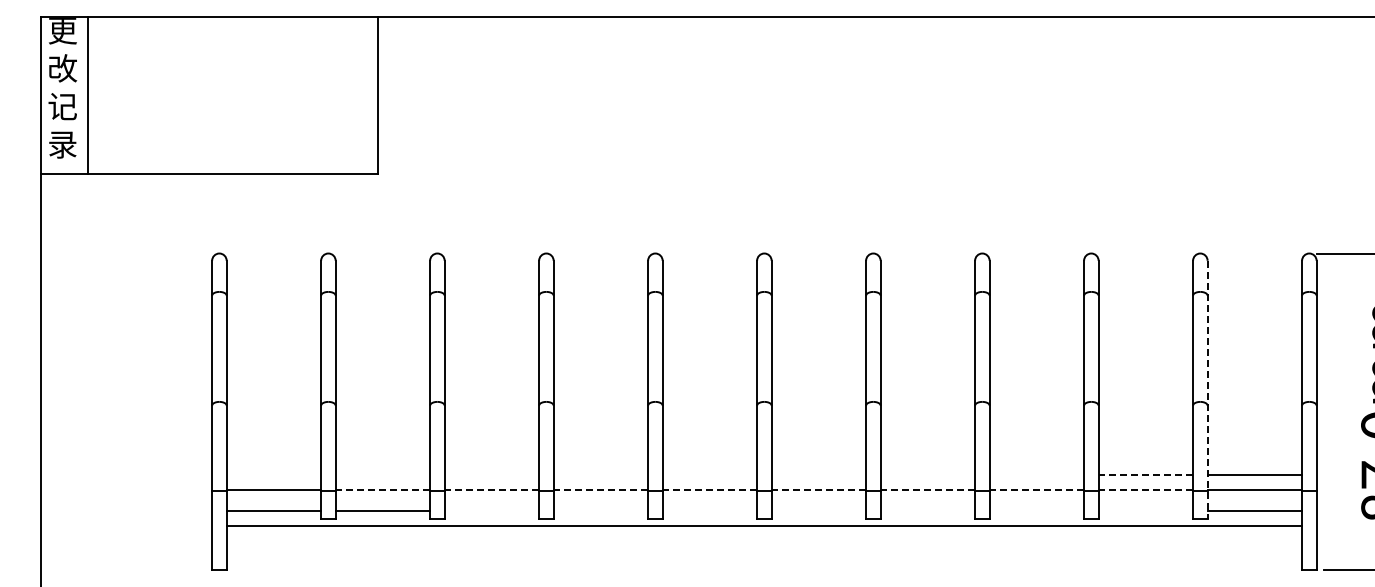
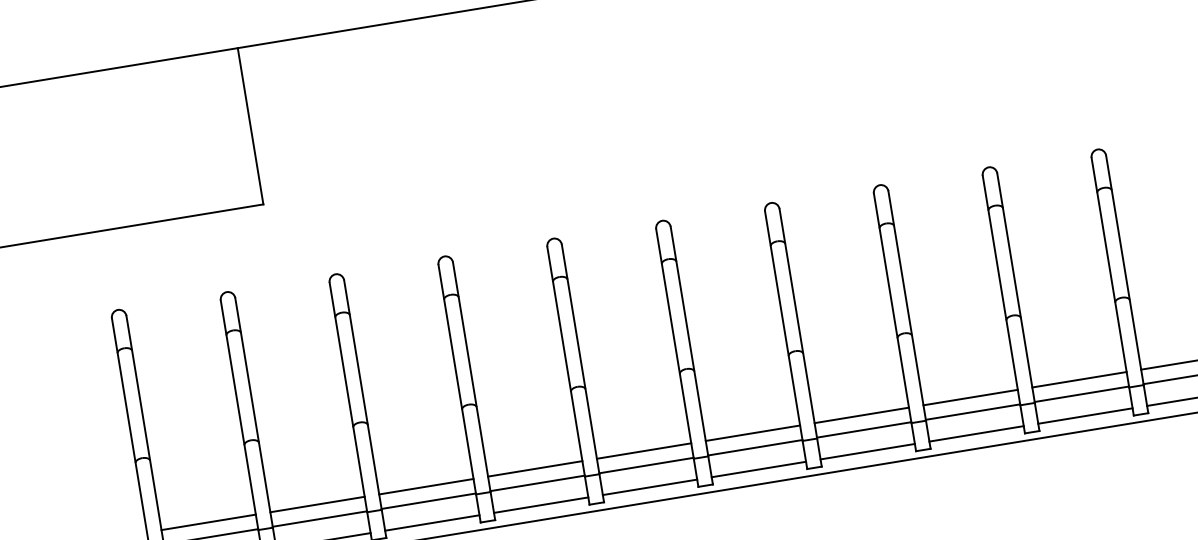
line: (1207, 389) -> (1127, 284), dashed -> solid
line: (273, 475) -> (208, 522), added
line: (382, 475) -> (317, 504), added
line: (491, 475) -> (426, 487), added
line: (600, 475) -> (534, 469), added
line: (709, 475) -> (643, 451), added
line: (818, 475) -> (752, 433), added
line: (927, 475) -> (861, 415), added
line: (1036, 475) -> (970, 398), added
line: (1145, 475) -> (1079, 380), dashed -> solid
line: (382, 489) -> (319, 518), dashed -> solid
line: (491, 489) -> (428, 501), dashed -> solid
line: (600, 489) -> (537, 483), dashed -> solid
line: (709, 489) -> (646, 465), dashed -> solid
line: (818, 489) -> (754, 447), dashed -> solid
line: (927, 489) -> (863, 429), dashed -> solid
line: (1036, 489) -> (972, 411), dashed -> solid
line: (1145, 489) -> (1081, 394), dashed -> solid
line: (491, 511) -> (431, 523), added
line: (600, 511) -> (540, 505), added
line: (709, 511) -> (649, 487), added
line: (818, 511) -> (758, 469), added
line: (927, 511) -> (867, 451), added
line: (1036, 511) -> (976, 433), added
line: (1145, 511) -> (1085, 416), added

